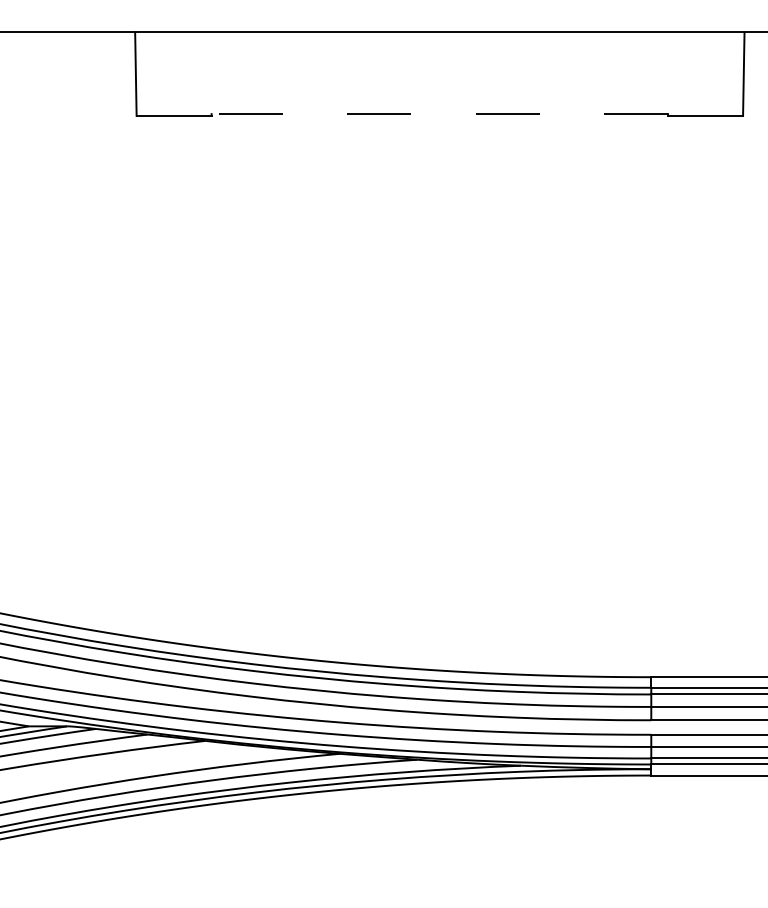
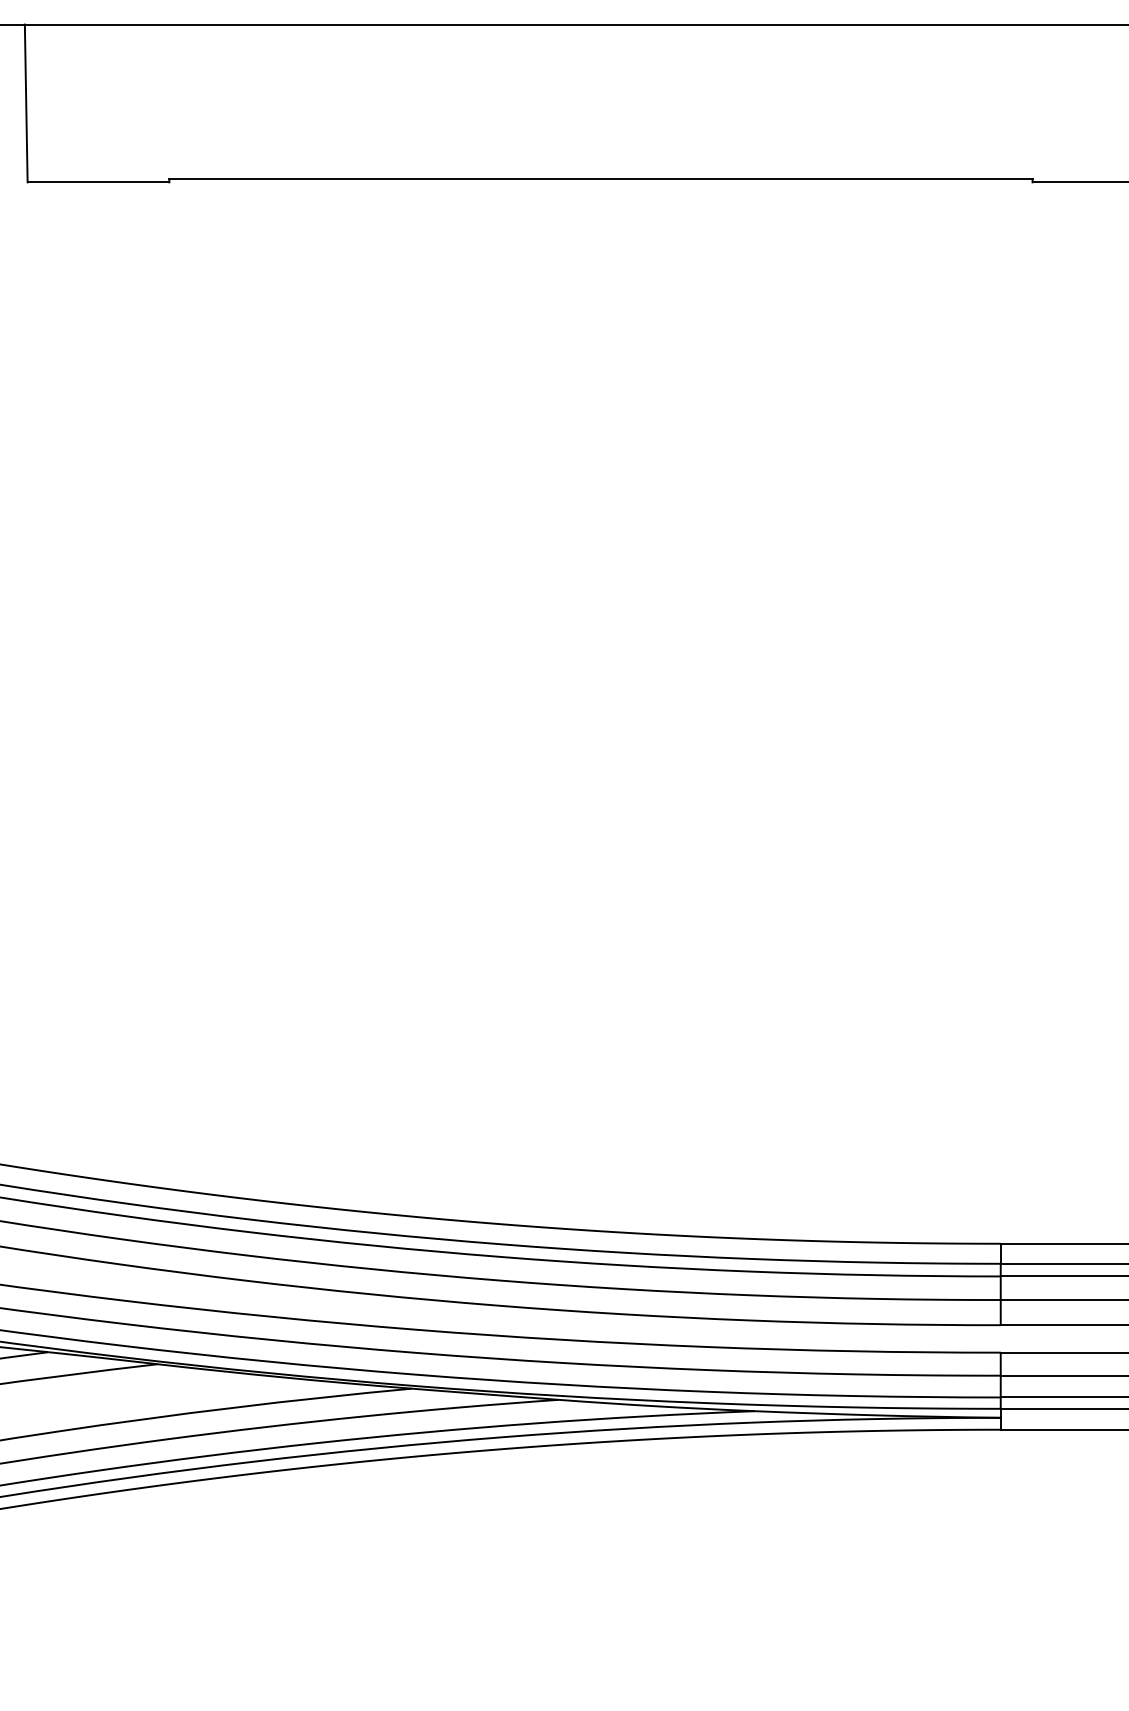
line: (439, 114) -> (600, 179), dashed -> solid

